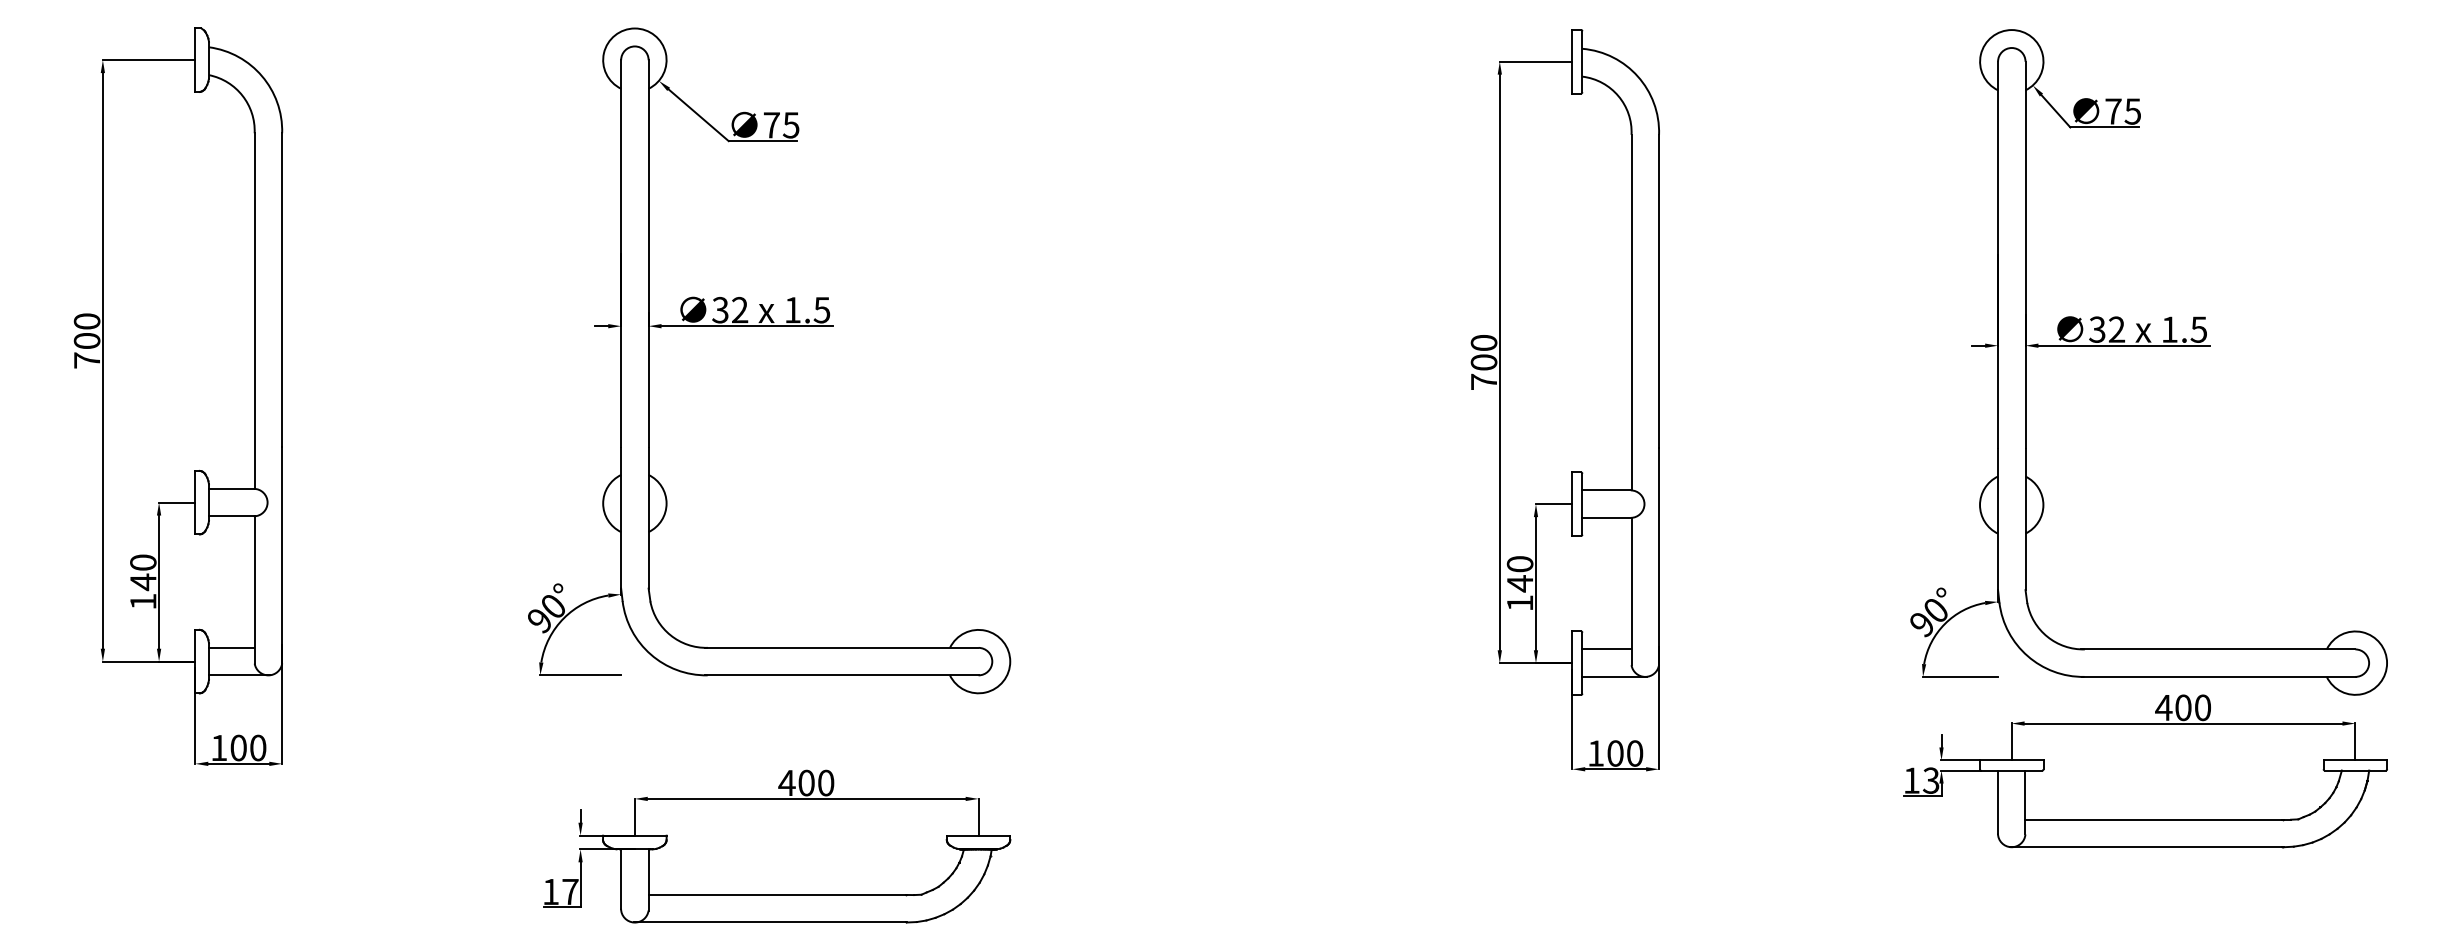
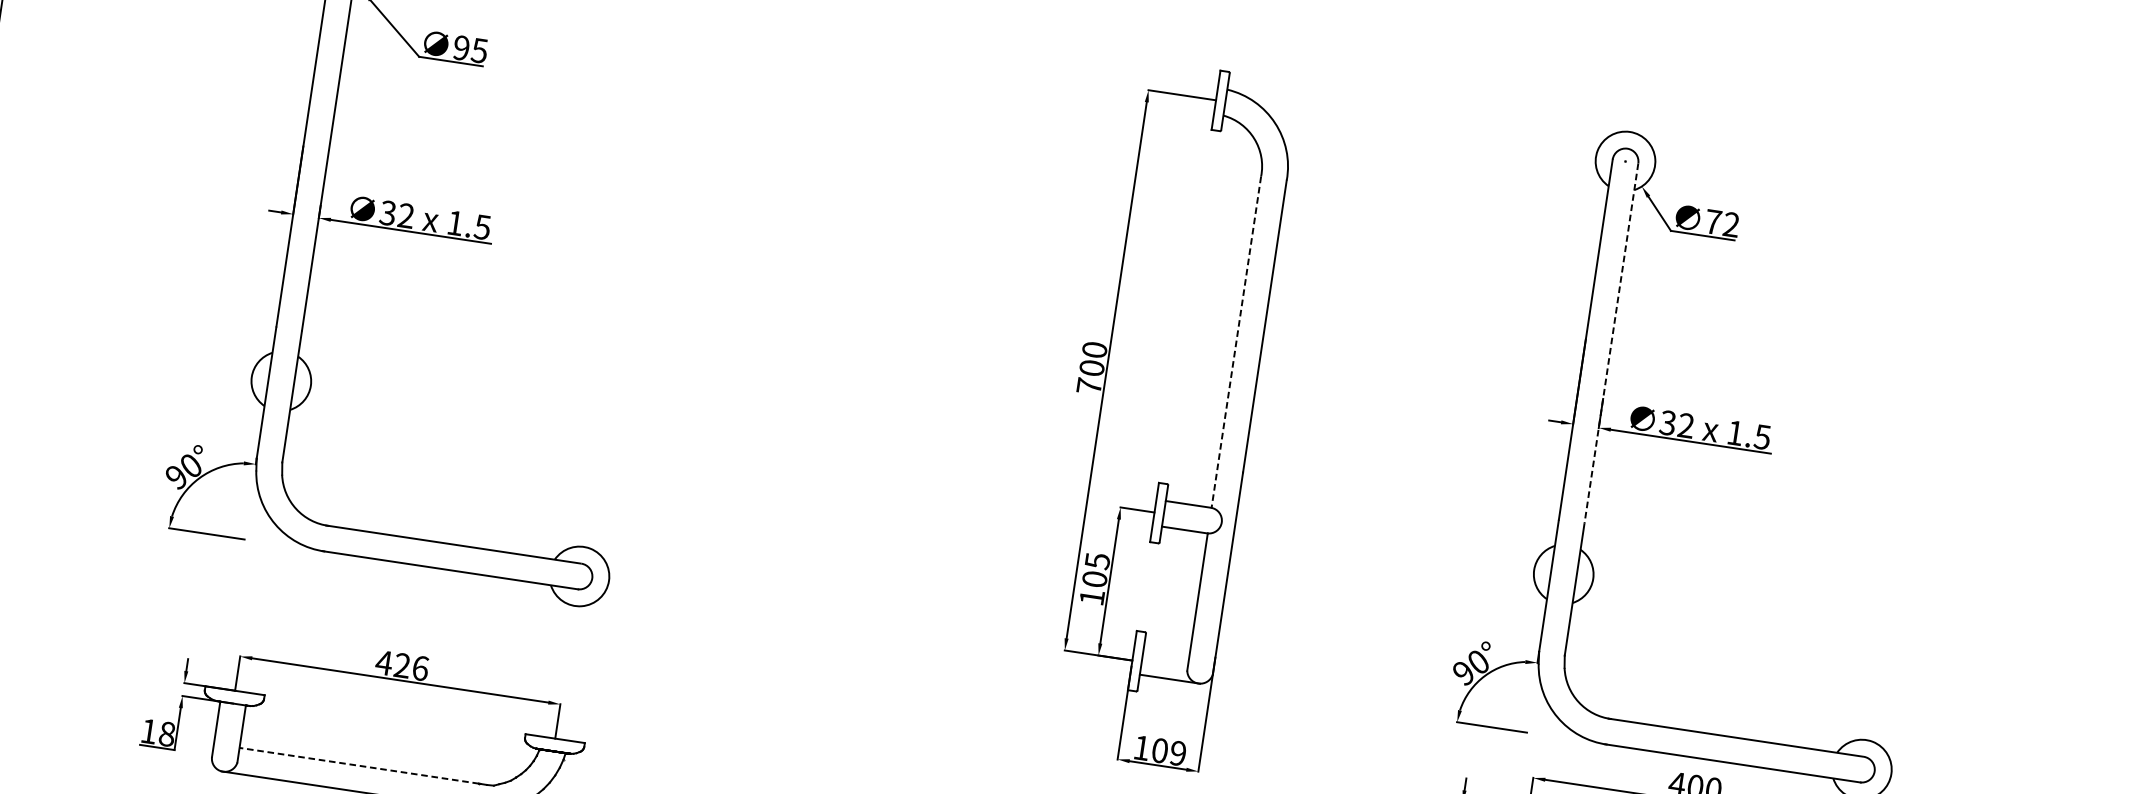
text: (2132, 111) -> (1731, 224), 75 -> 72
text: (771, 125) -> (461, 48), 75 -> 95
line: (2025, 255) -> (1611, 343), solid -> dashed
line: (1631, 312) -> (1236, 342), solid -> dashed
text: (1519, 574) -> (1095, 570), 140 -> 105
line: (1606, 649) -> (1166, 652), removed
text: (1635, 753) -> (1178, 753), 100 -> 109
text: (816, 782) -> (411, 666), 400 -> 426
text: (570, 891) -> (167, 733), 17 -> 18
line: (776, 894) -> (358, 765), solid -> dashed

